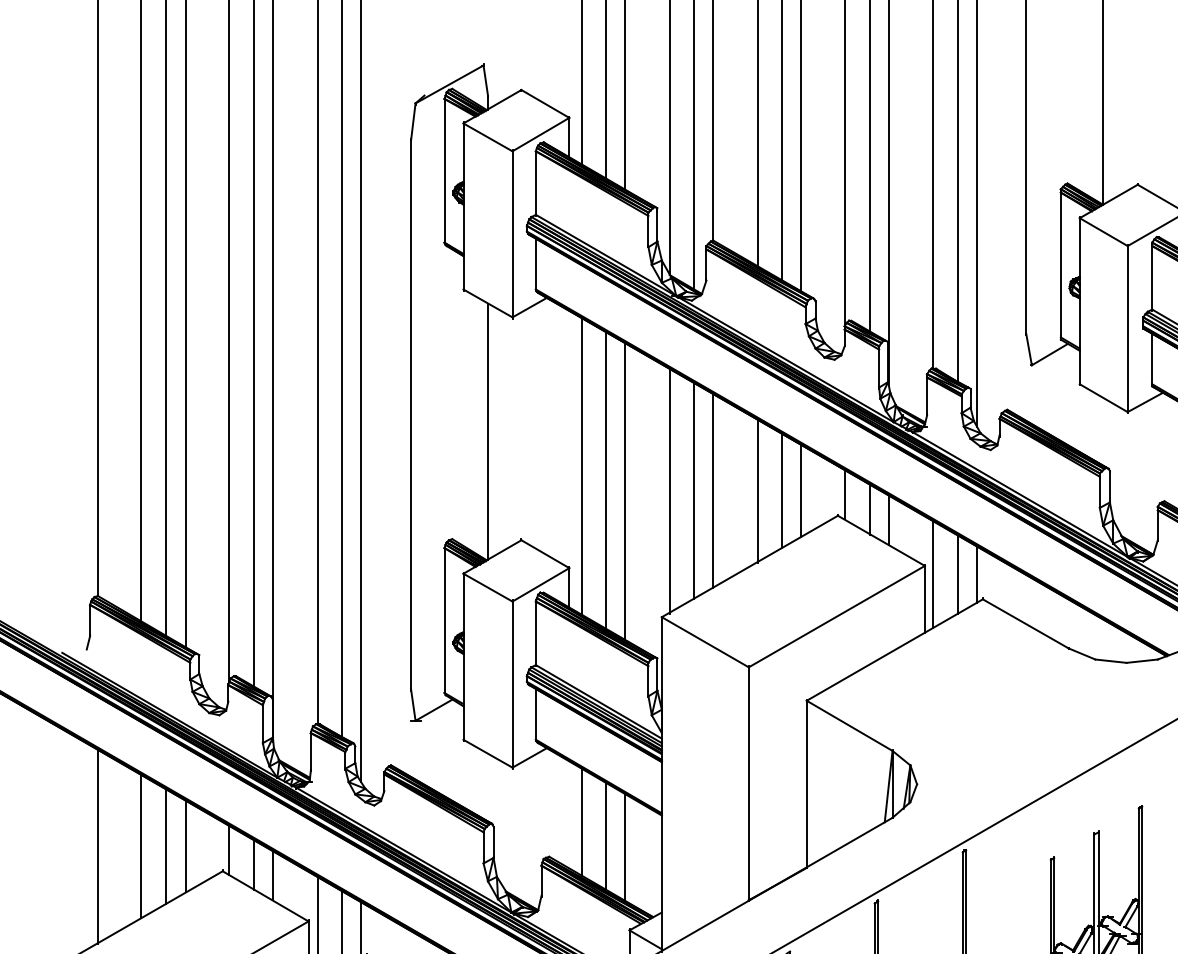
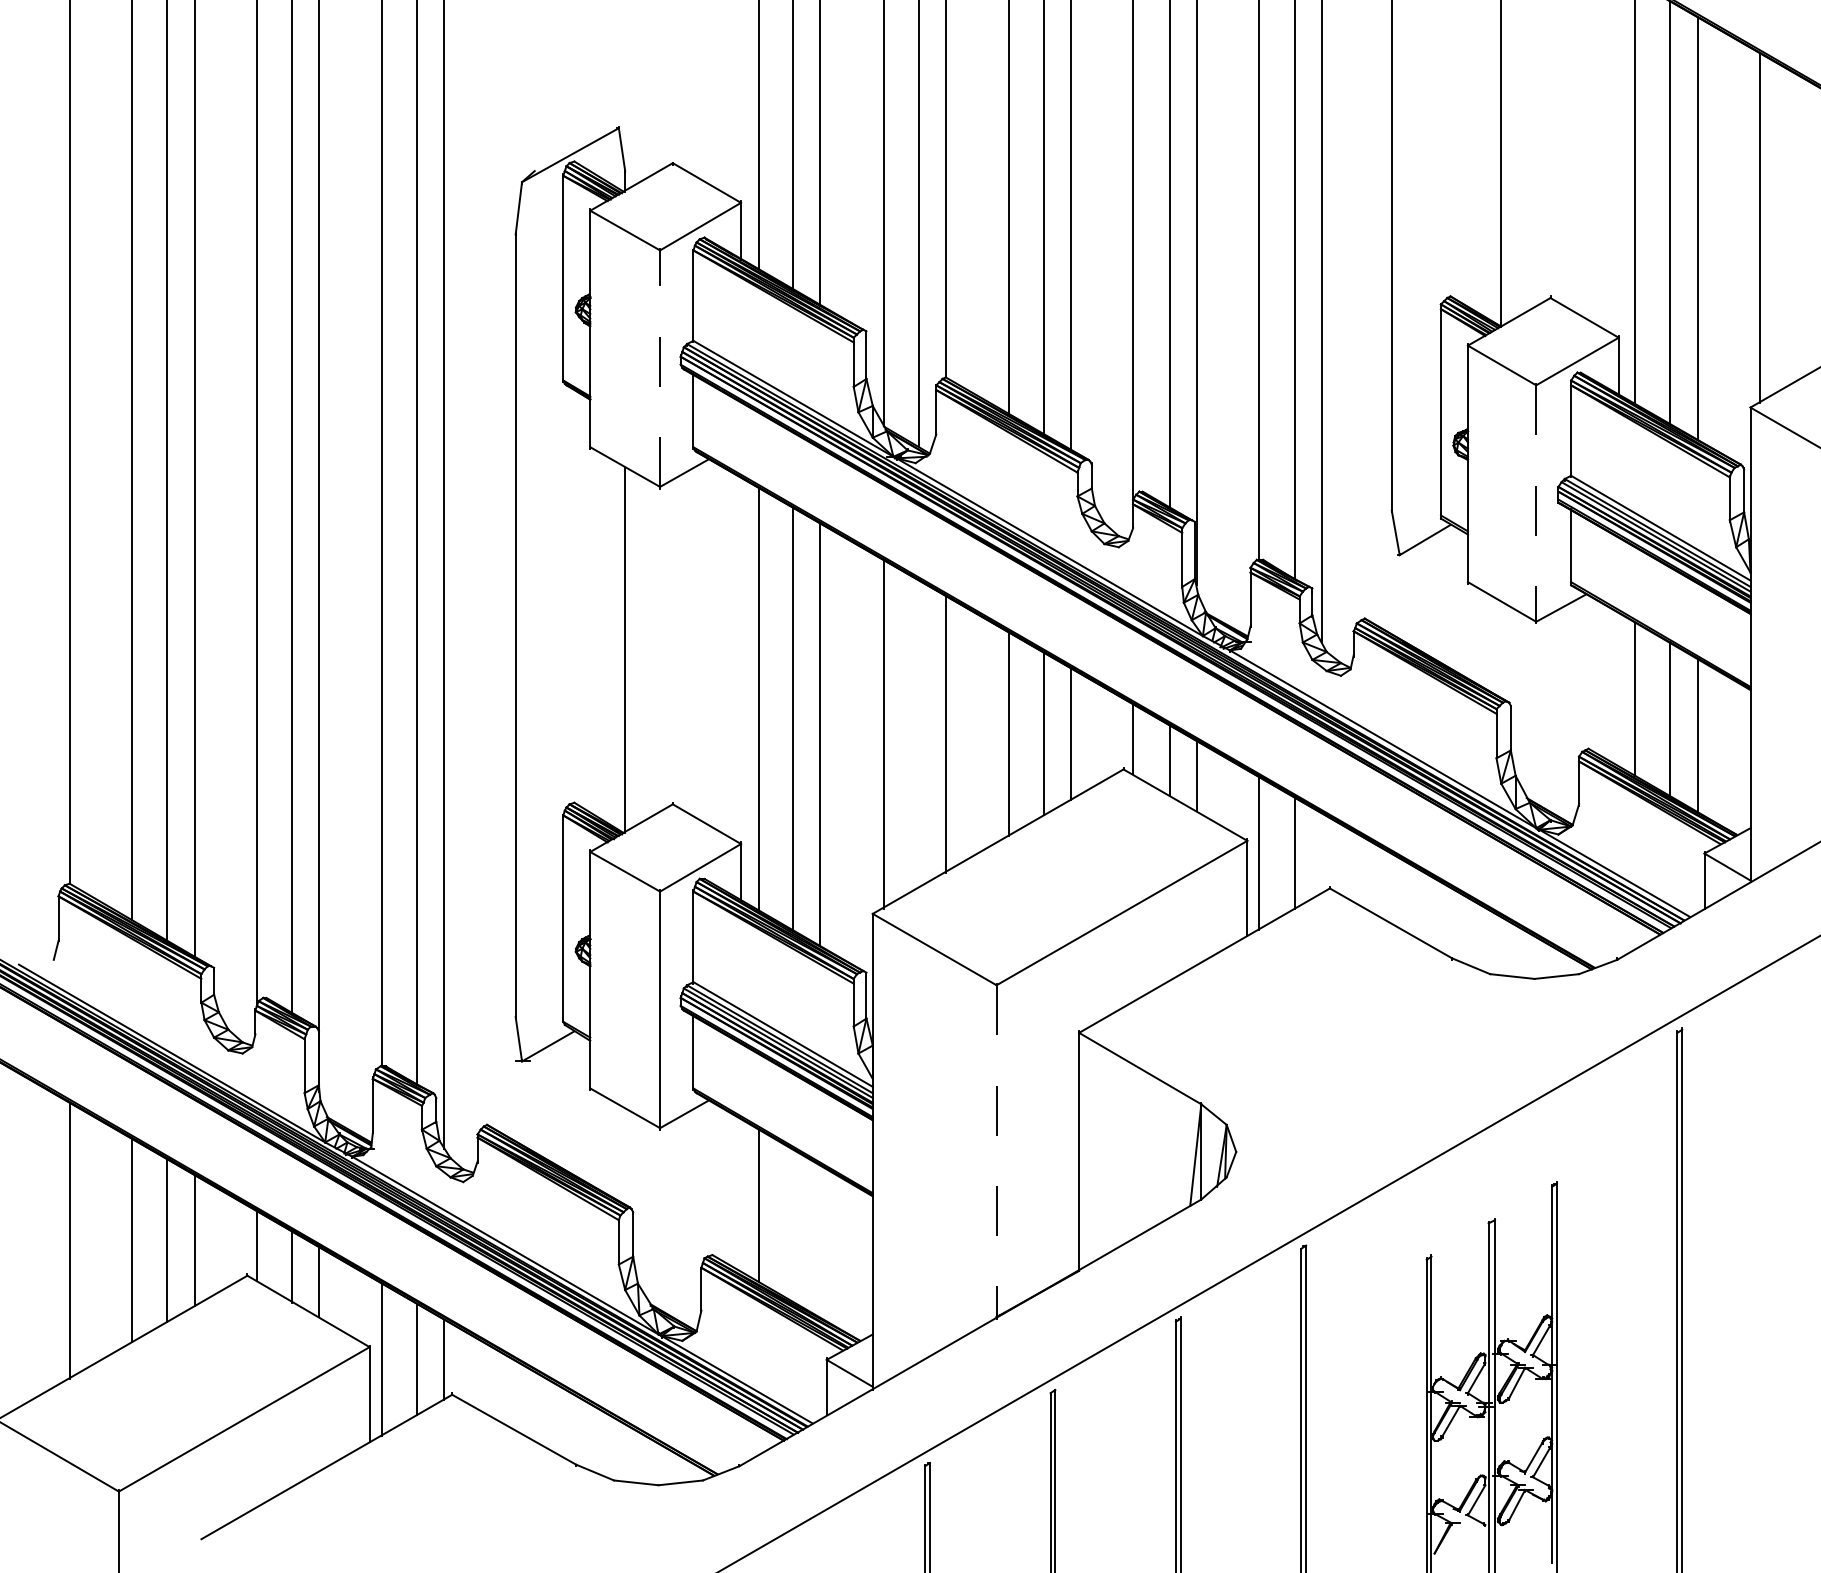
line: (512, 234) -> (660, 368), solid -> dashed
line: (1127, 329) -> (1536, 504), solid -> dashed
line: (693, 491) -> (918, 734), removed
line: (976, 574) -> (1321, 853), removed
line: (748, 784) -> (996, 1151), solid -> dashed
line: (606, 836) -> (793, 1225), removed
line: (625, 847) -> (820, 1242), removed

